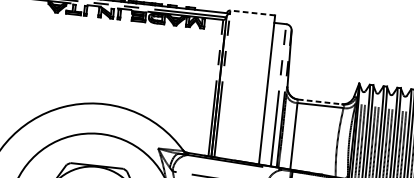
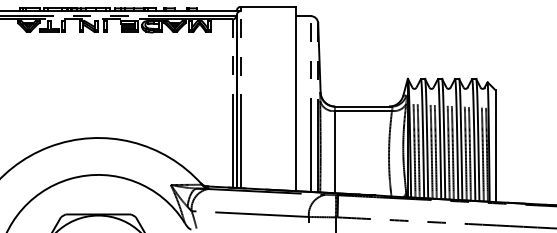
line: (252, 12) -> (268, 6), dashed -> solid
line: (320, 101) -> (363, 106), dashed -> solid

